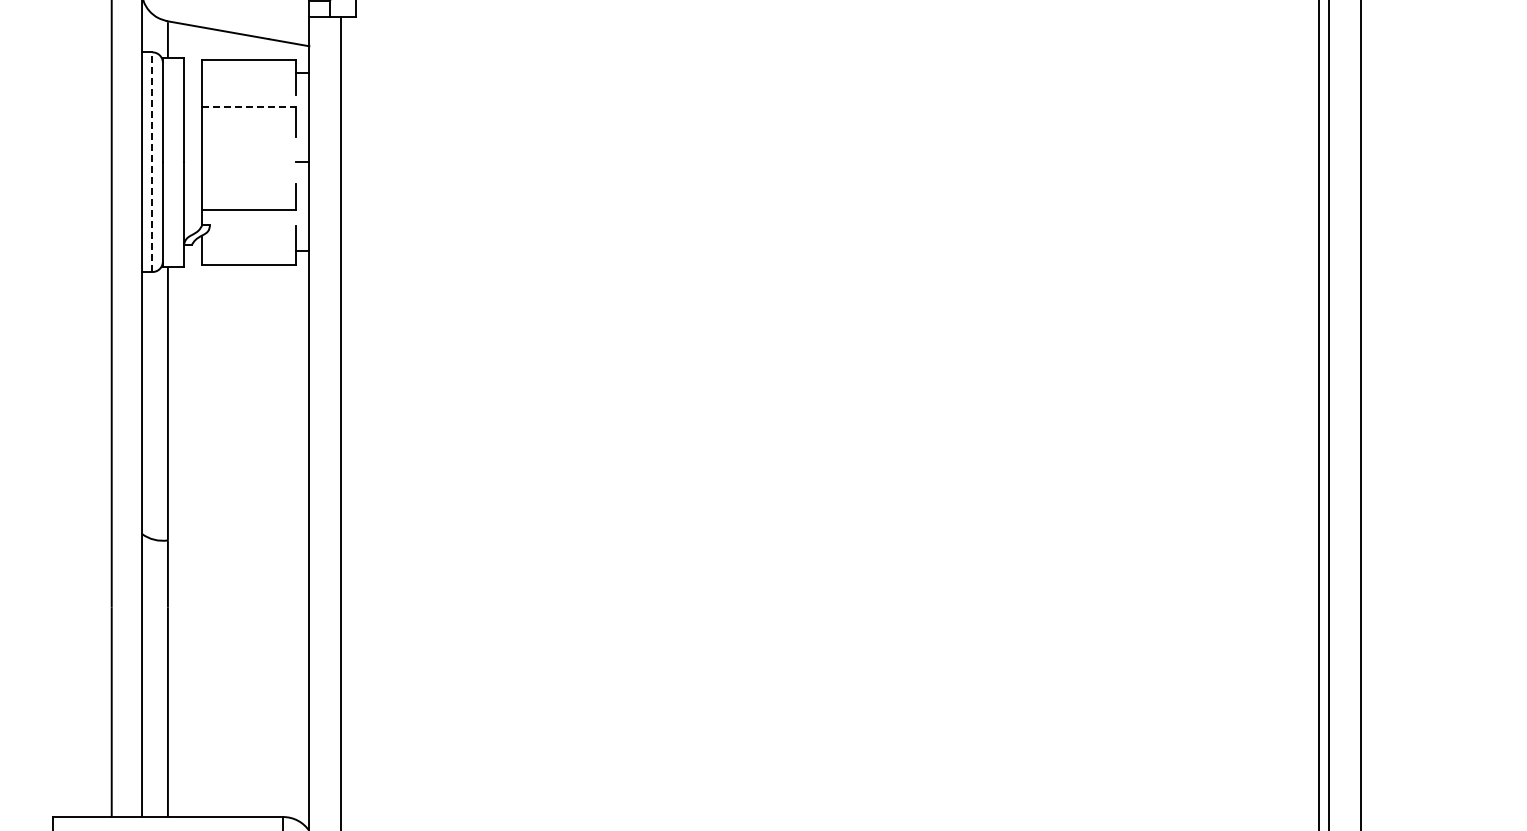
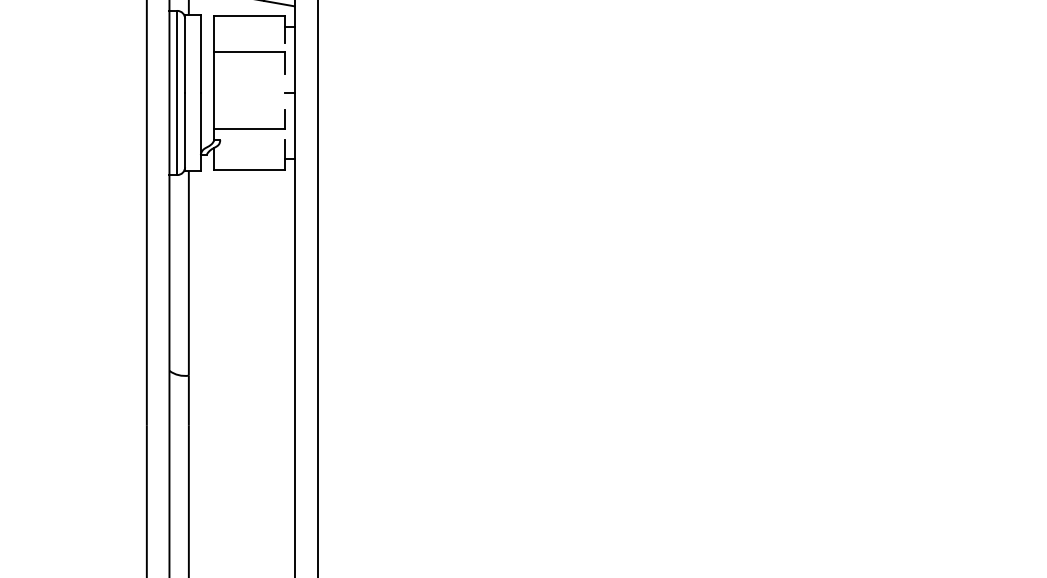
line: (249, 107) -> (249, 52), dashed -> solid
line: (152, 162) -> (177, 93), dashed -> solid

